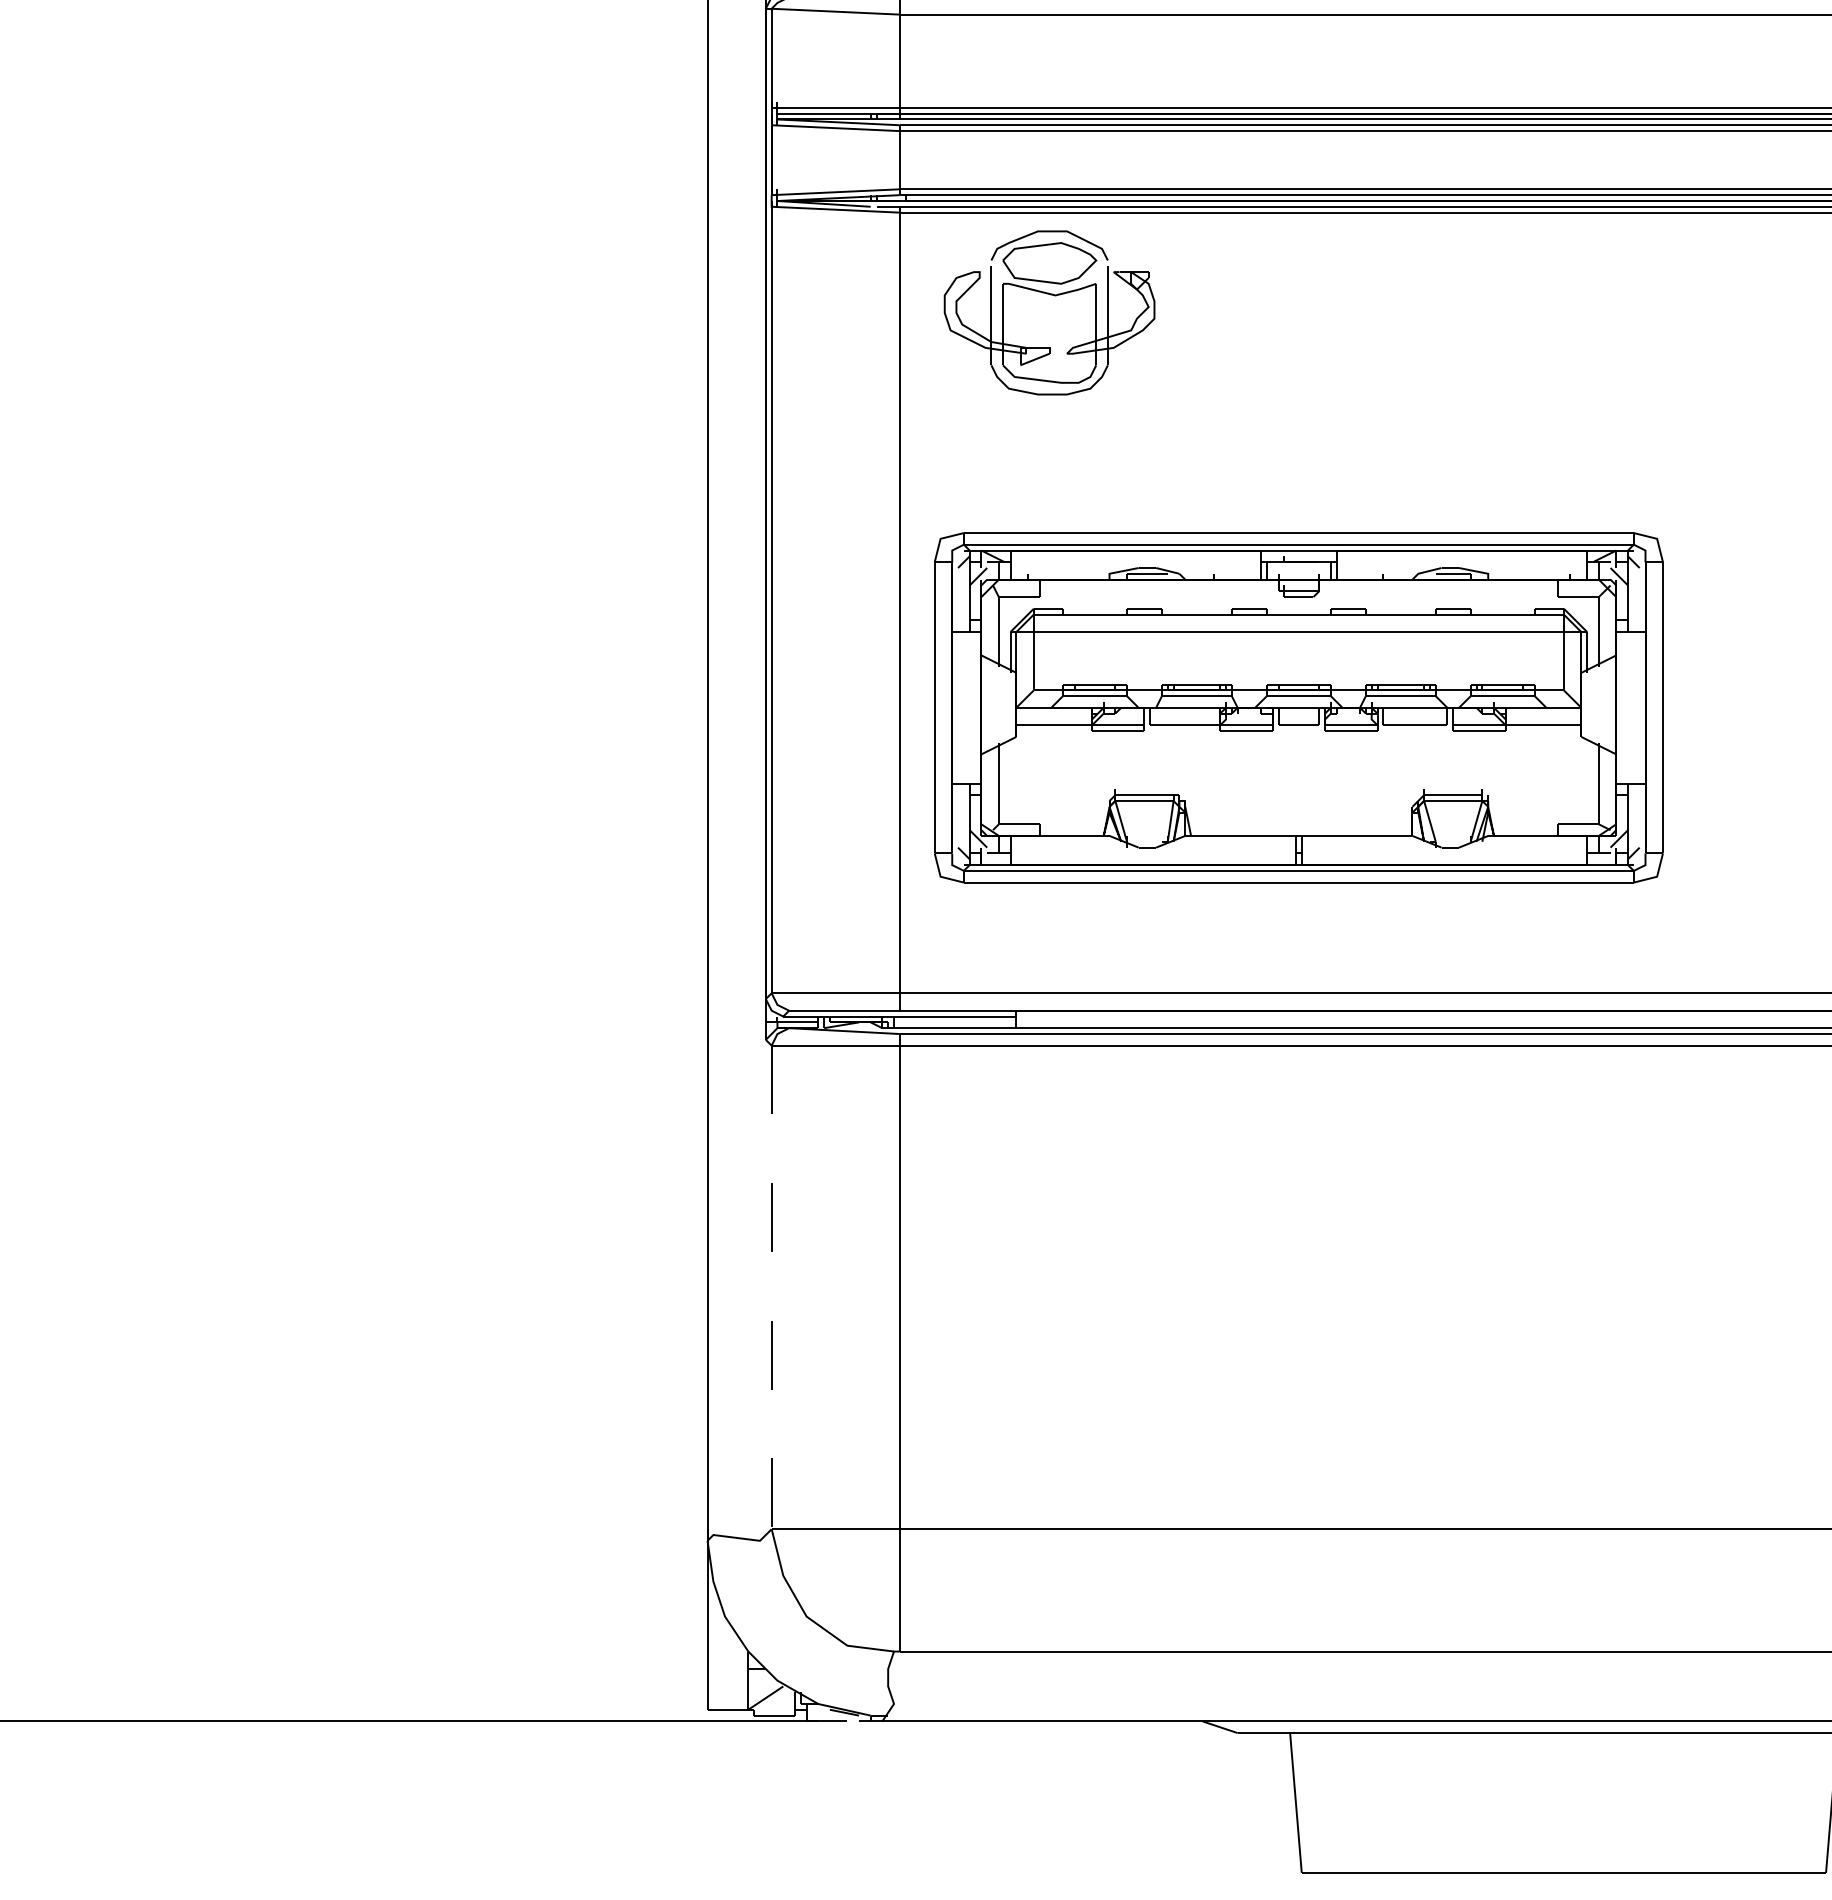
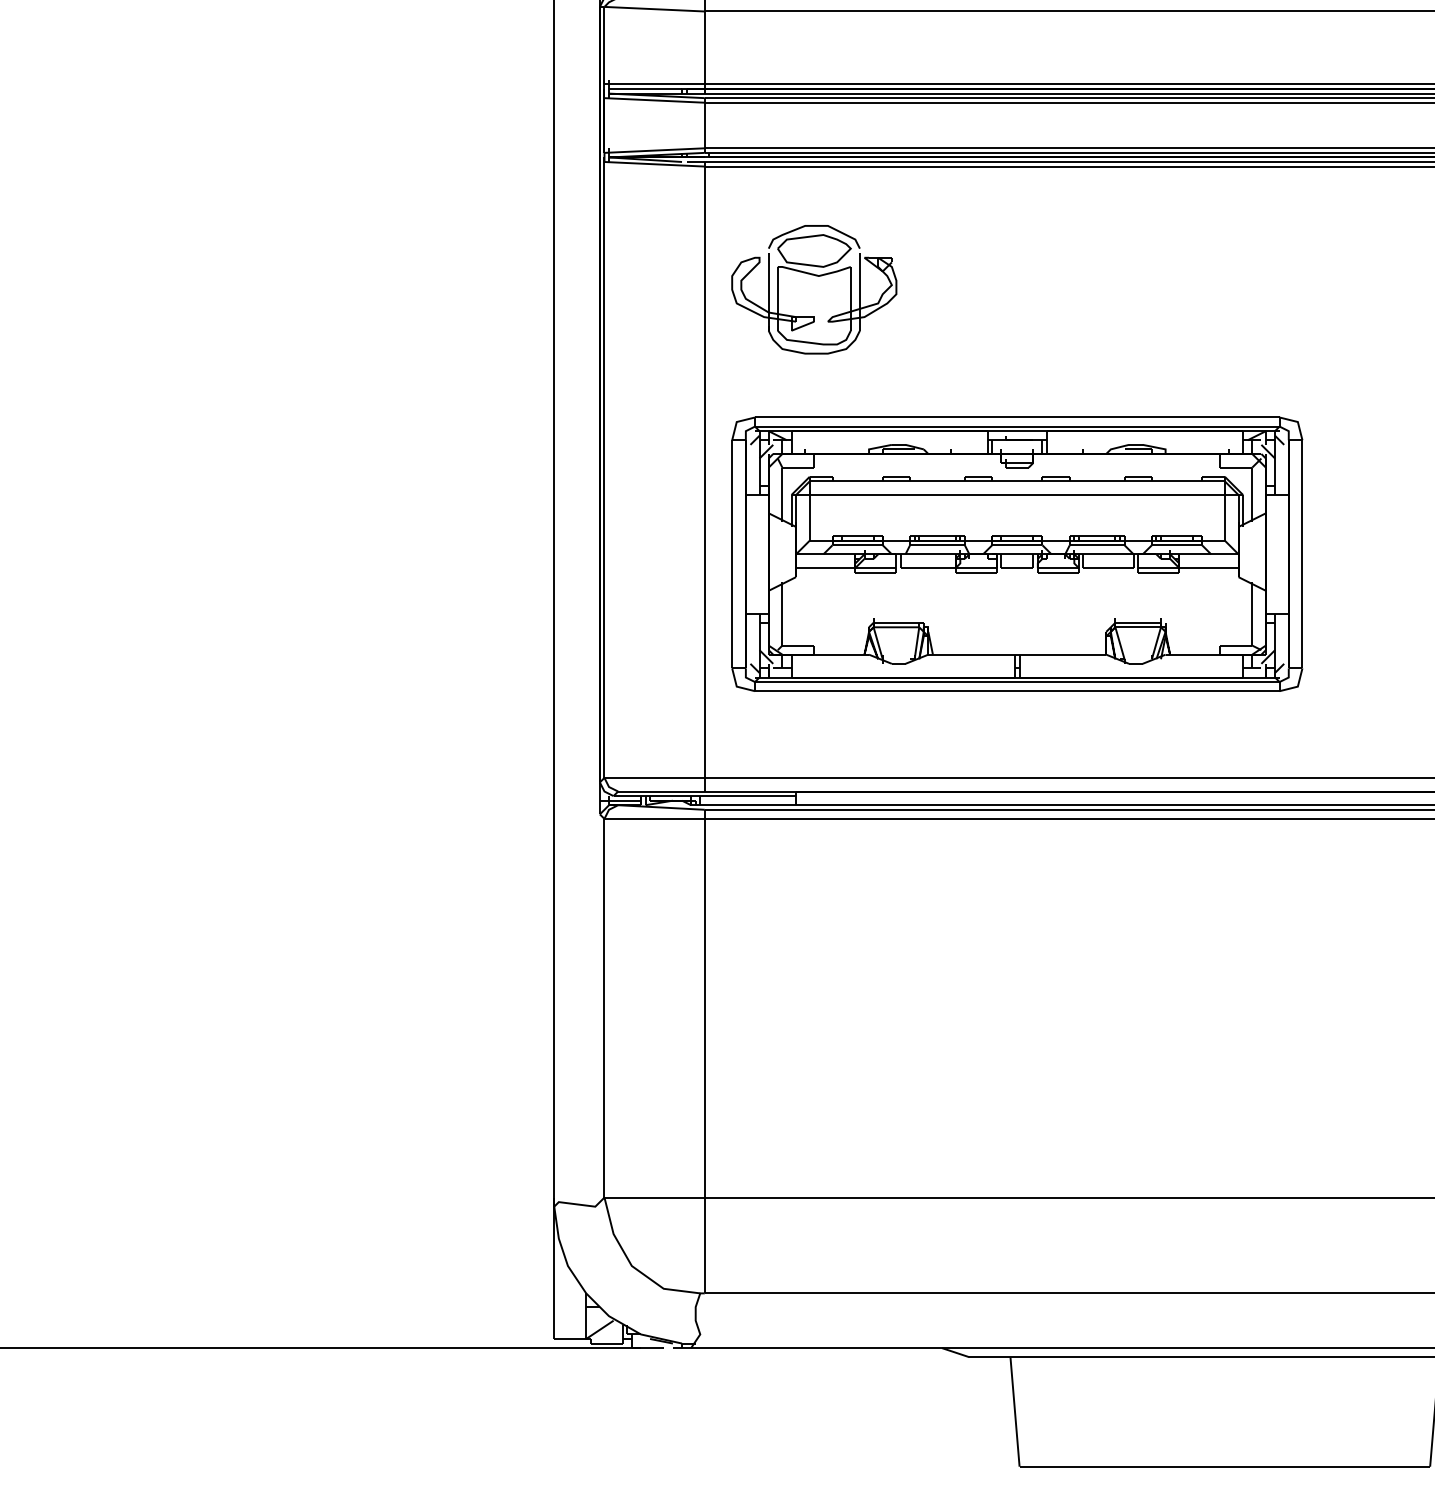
part: (1049, 312) -> (814, 289), moved
line: (771, 1287) -> (604, 1008), dashed -> solid

